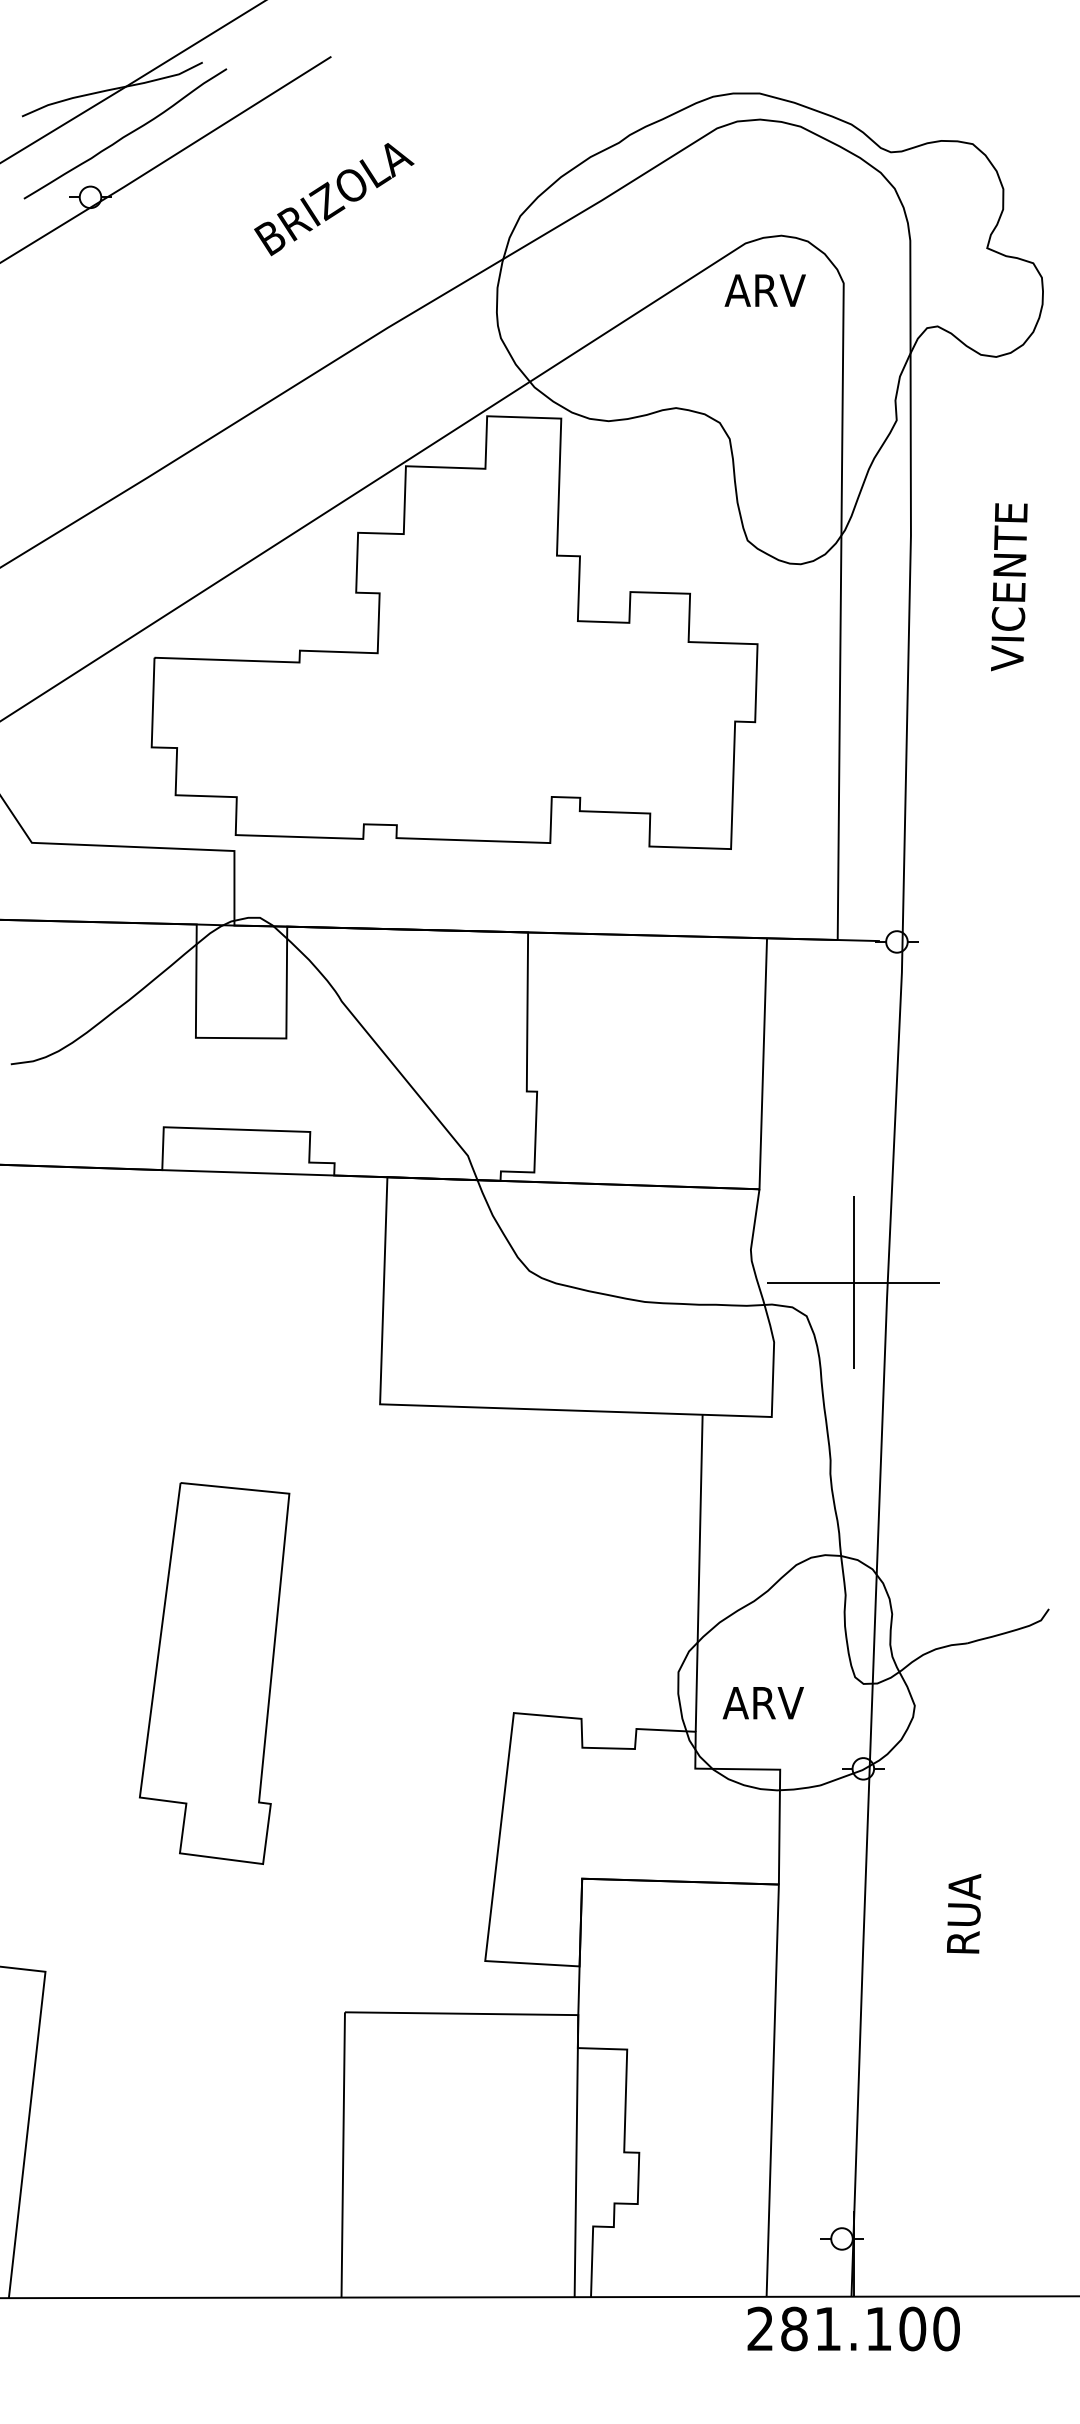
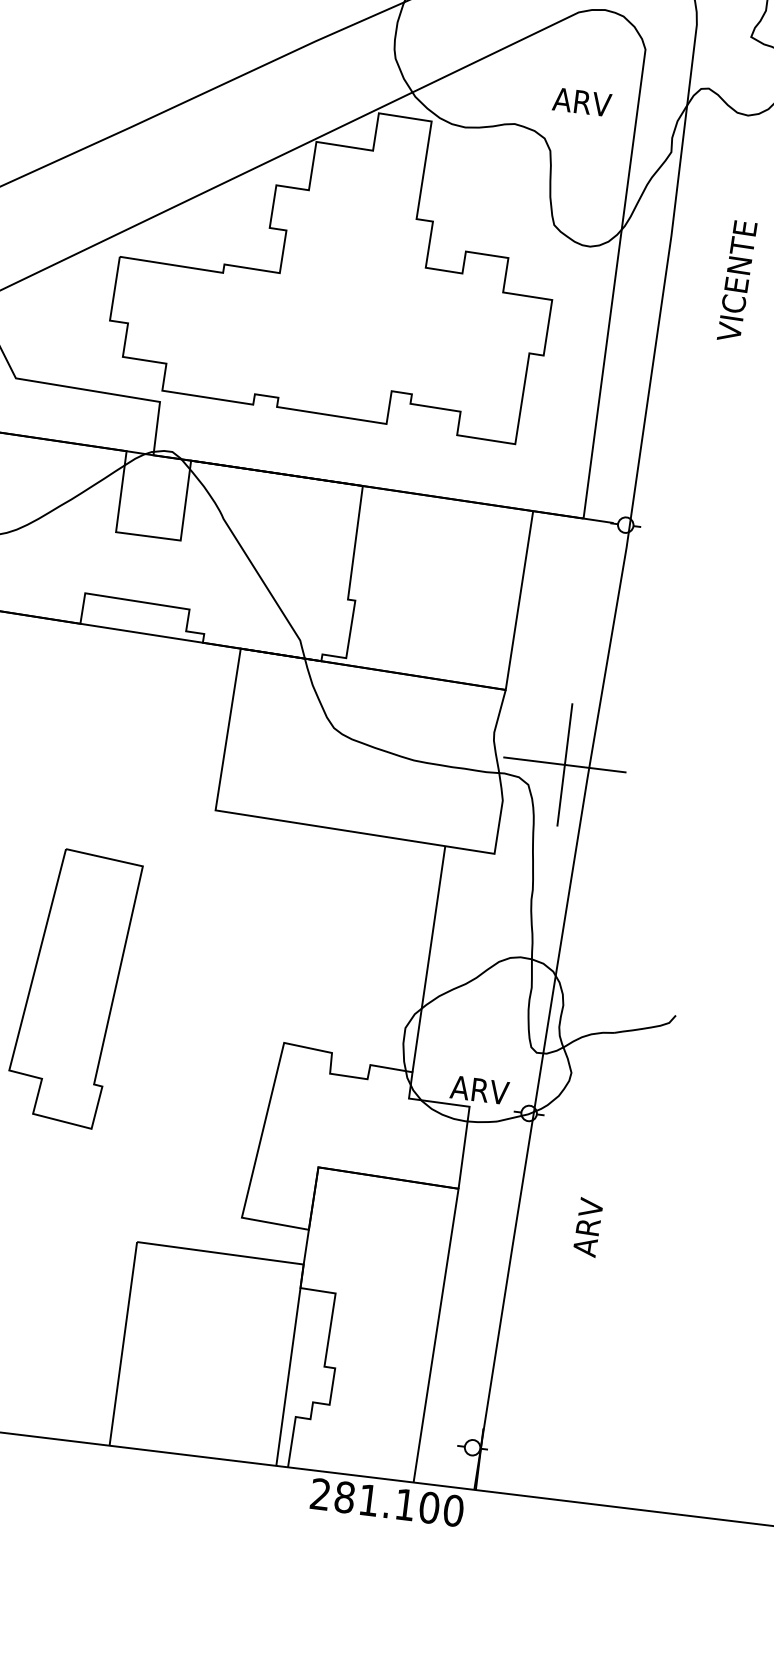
text: (764, 290) -> (581, 102), moved
text: (762, 1703) -> (479, 1090), moved
text: (964, 1915) -> (588, 1227), RUA -> ARV
text: (853, 2328) -> (387, 1502), moved

